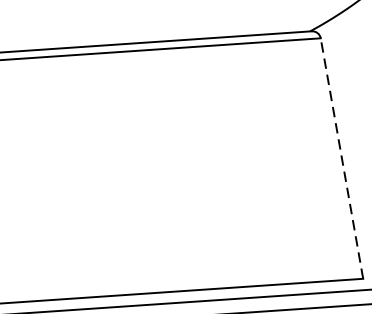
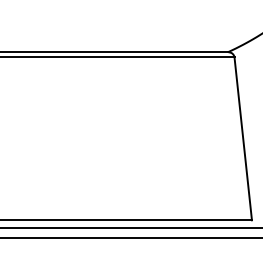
line: (342, 157) -> (243, 138), dashed -> solid

